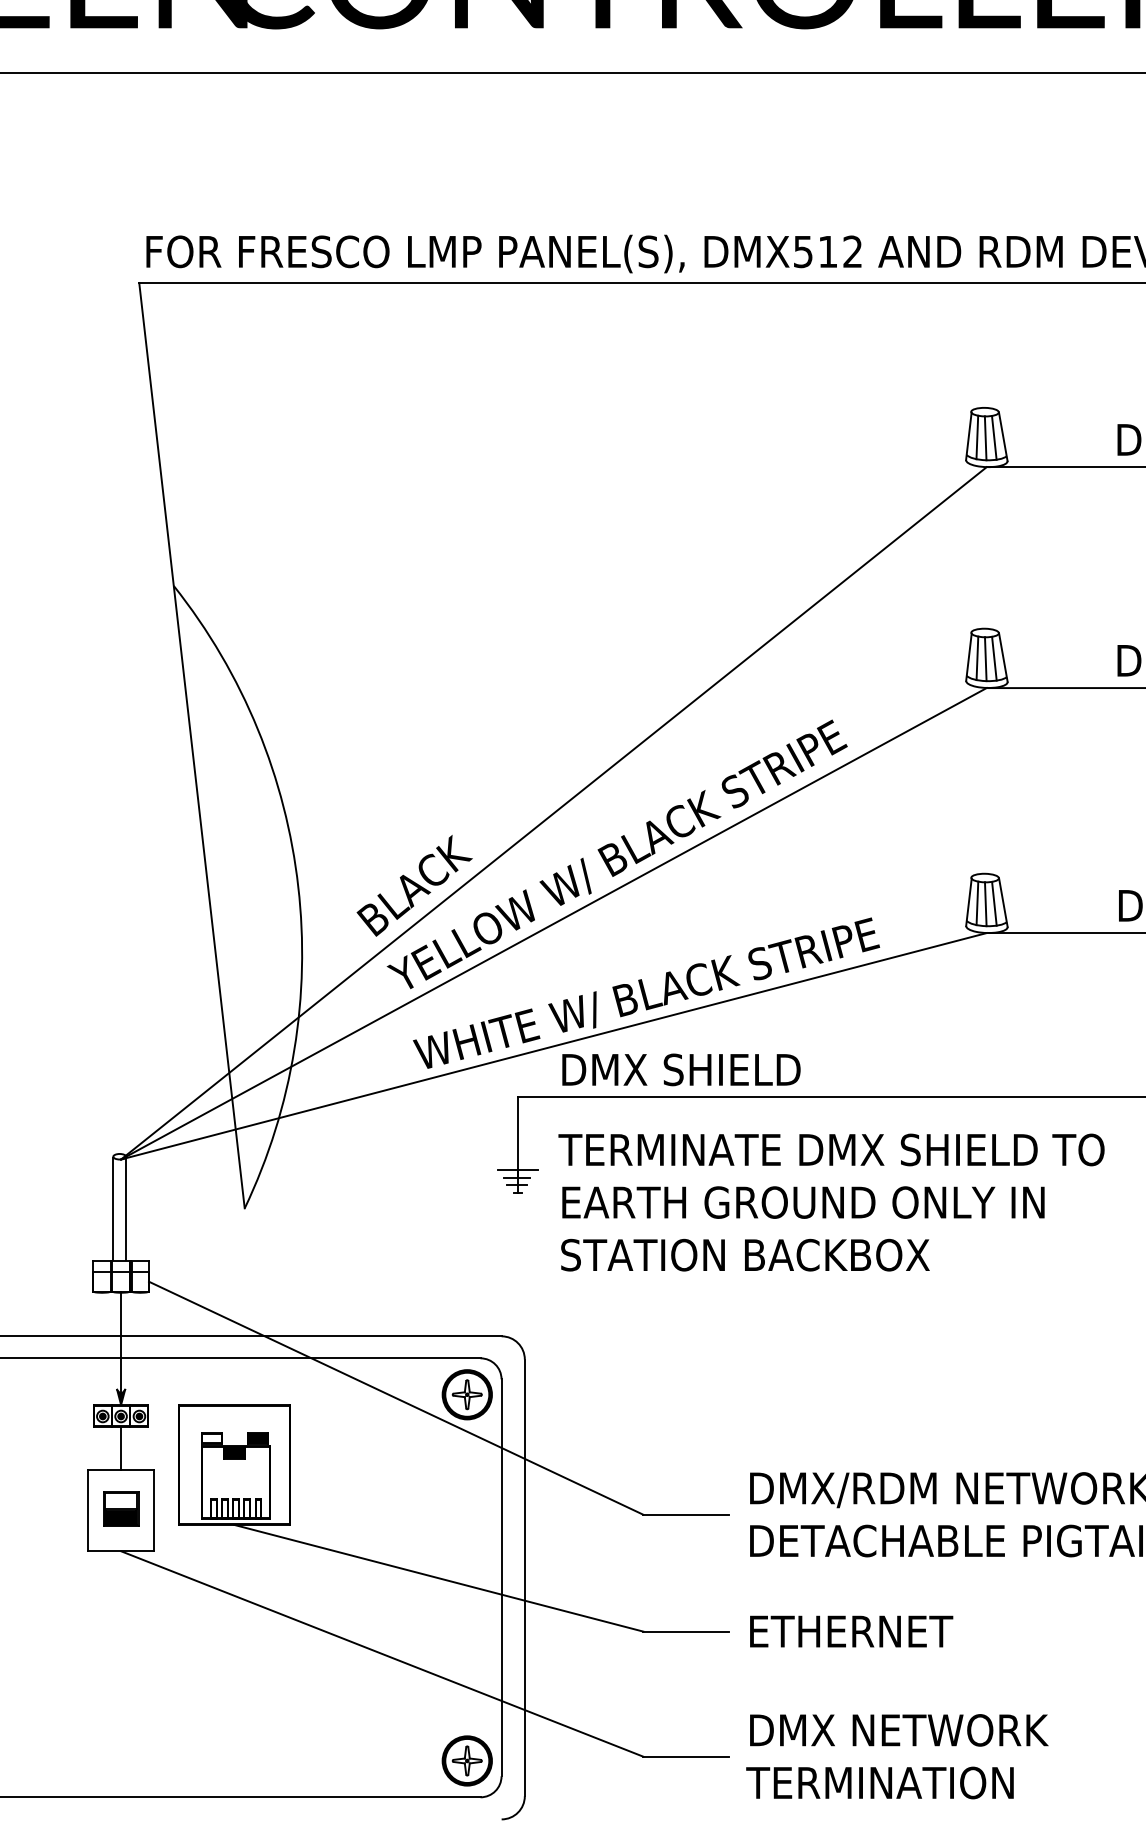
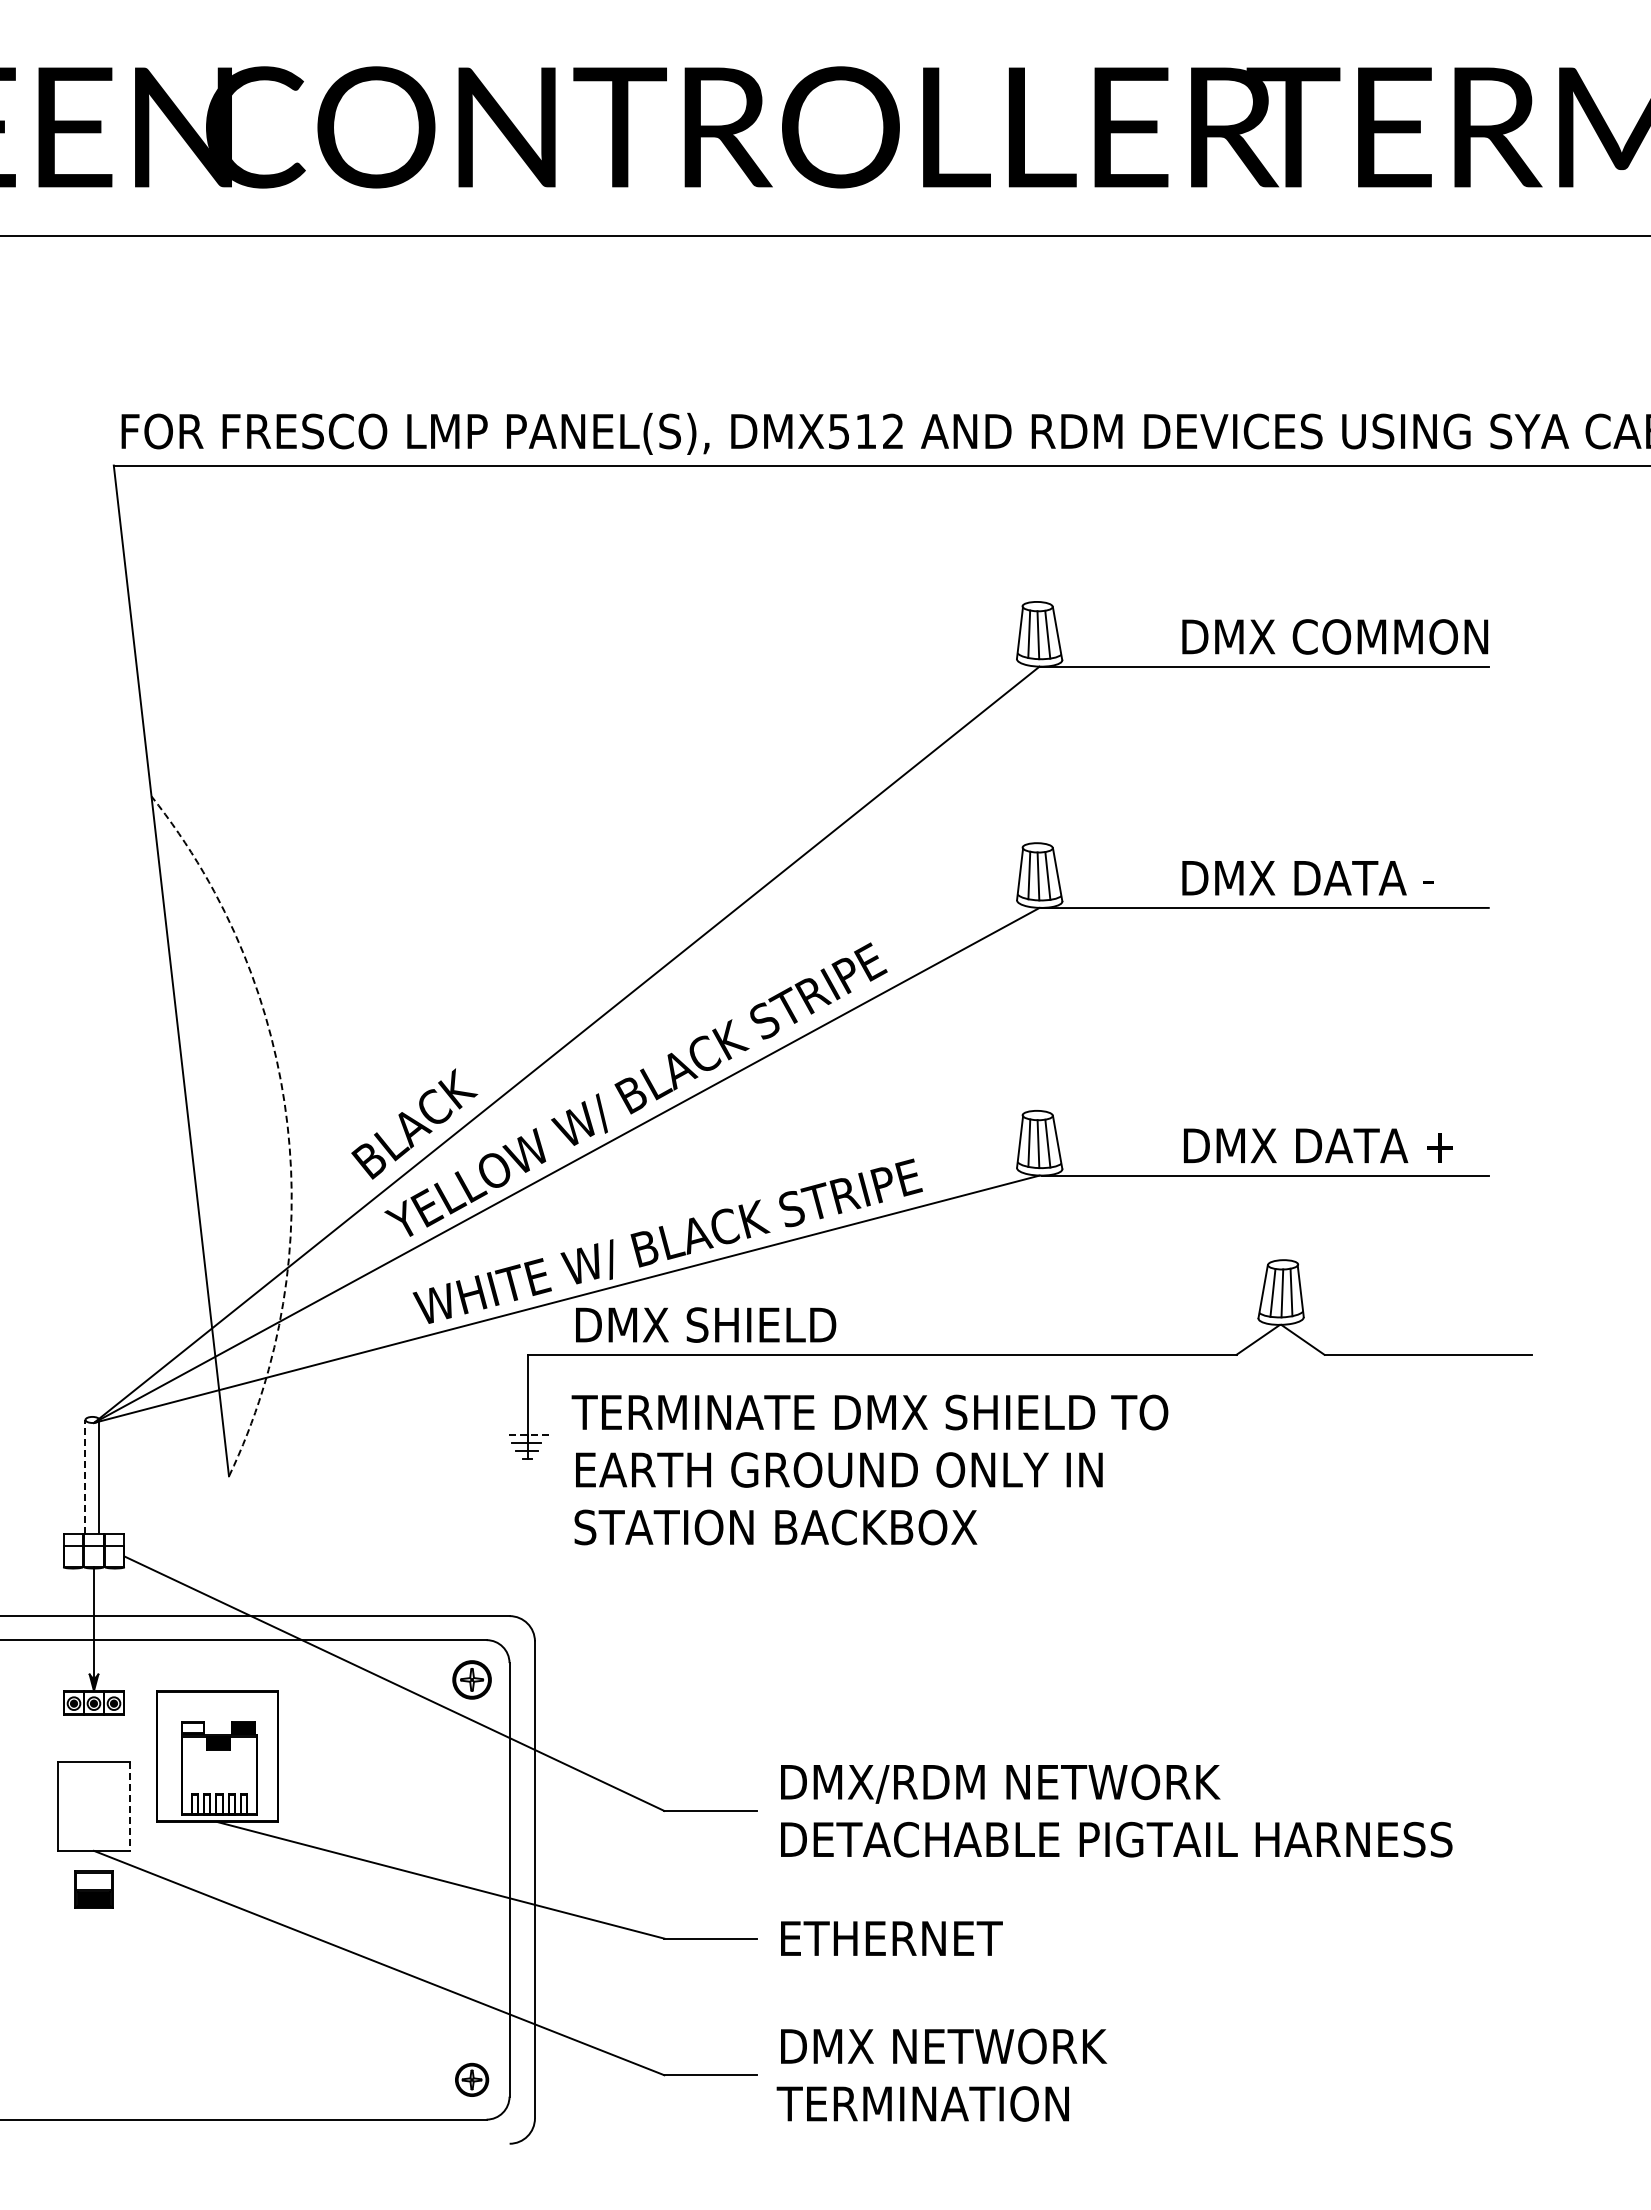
arc: (298, 887) -> (287, 1125), solid -> dashed
line: (517, 1170) -> (527, 1434), solid -> dashed
line: (113, 1208) -> (85, 1476), solid -> dashed
part: (466, 1394) -> (471, 1679), size x0.7
line: (120, 1448) -> (93, 1738), removed
part: (120, 1508) -> (93, 1889), moved
line: (153, 1511) -> (129, 1807), solid -> dashed
part: (466, 1760) -> (471, 2079), size x0.6

